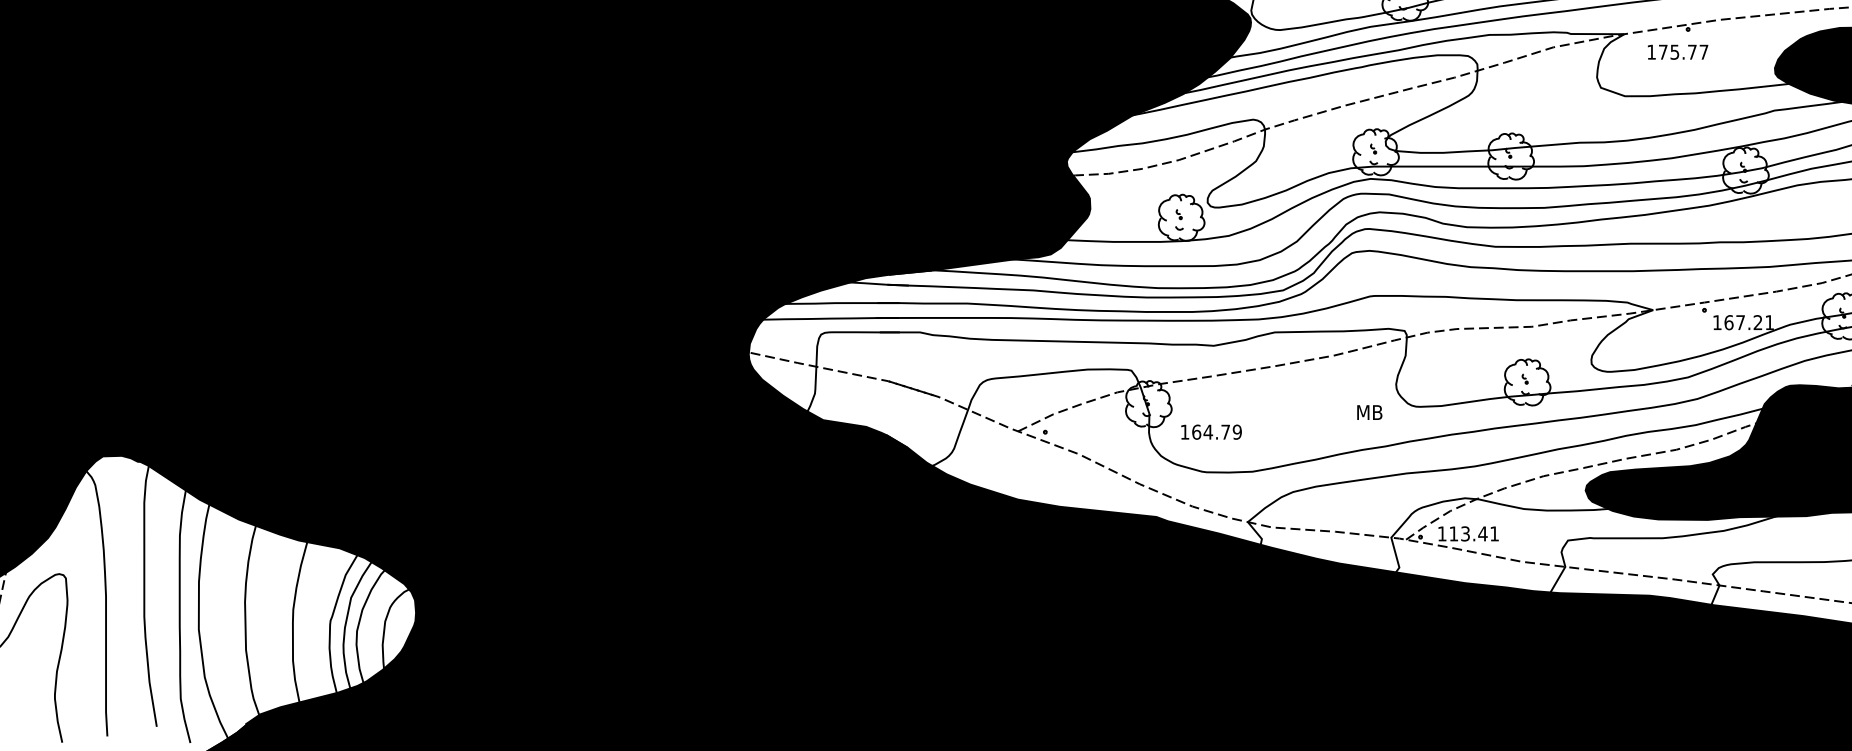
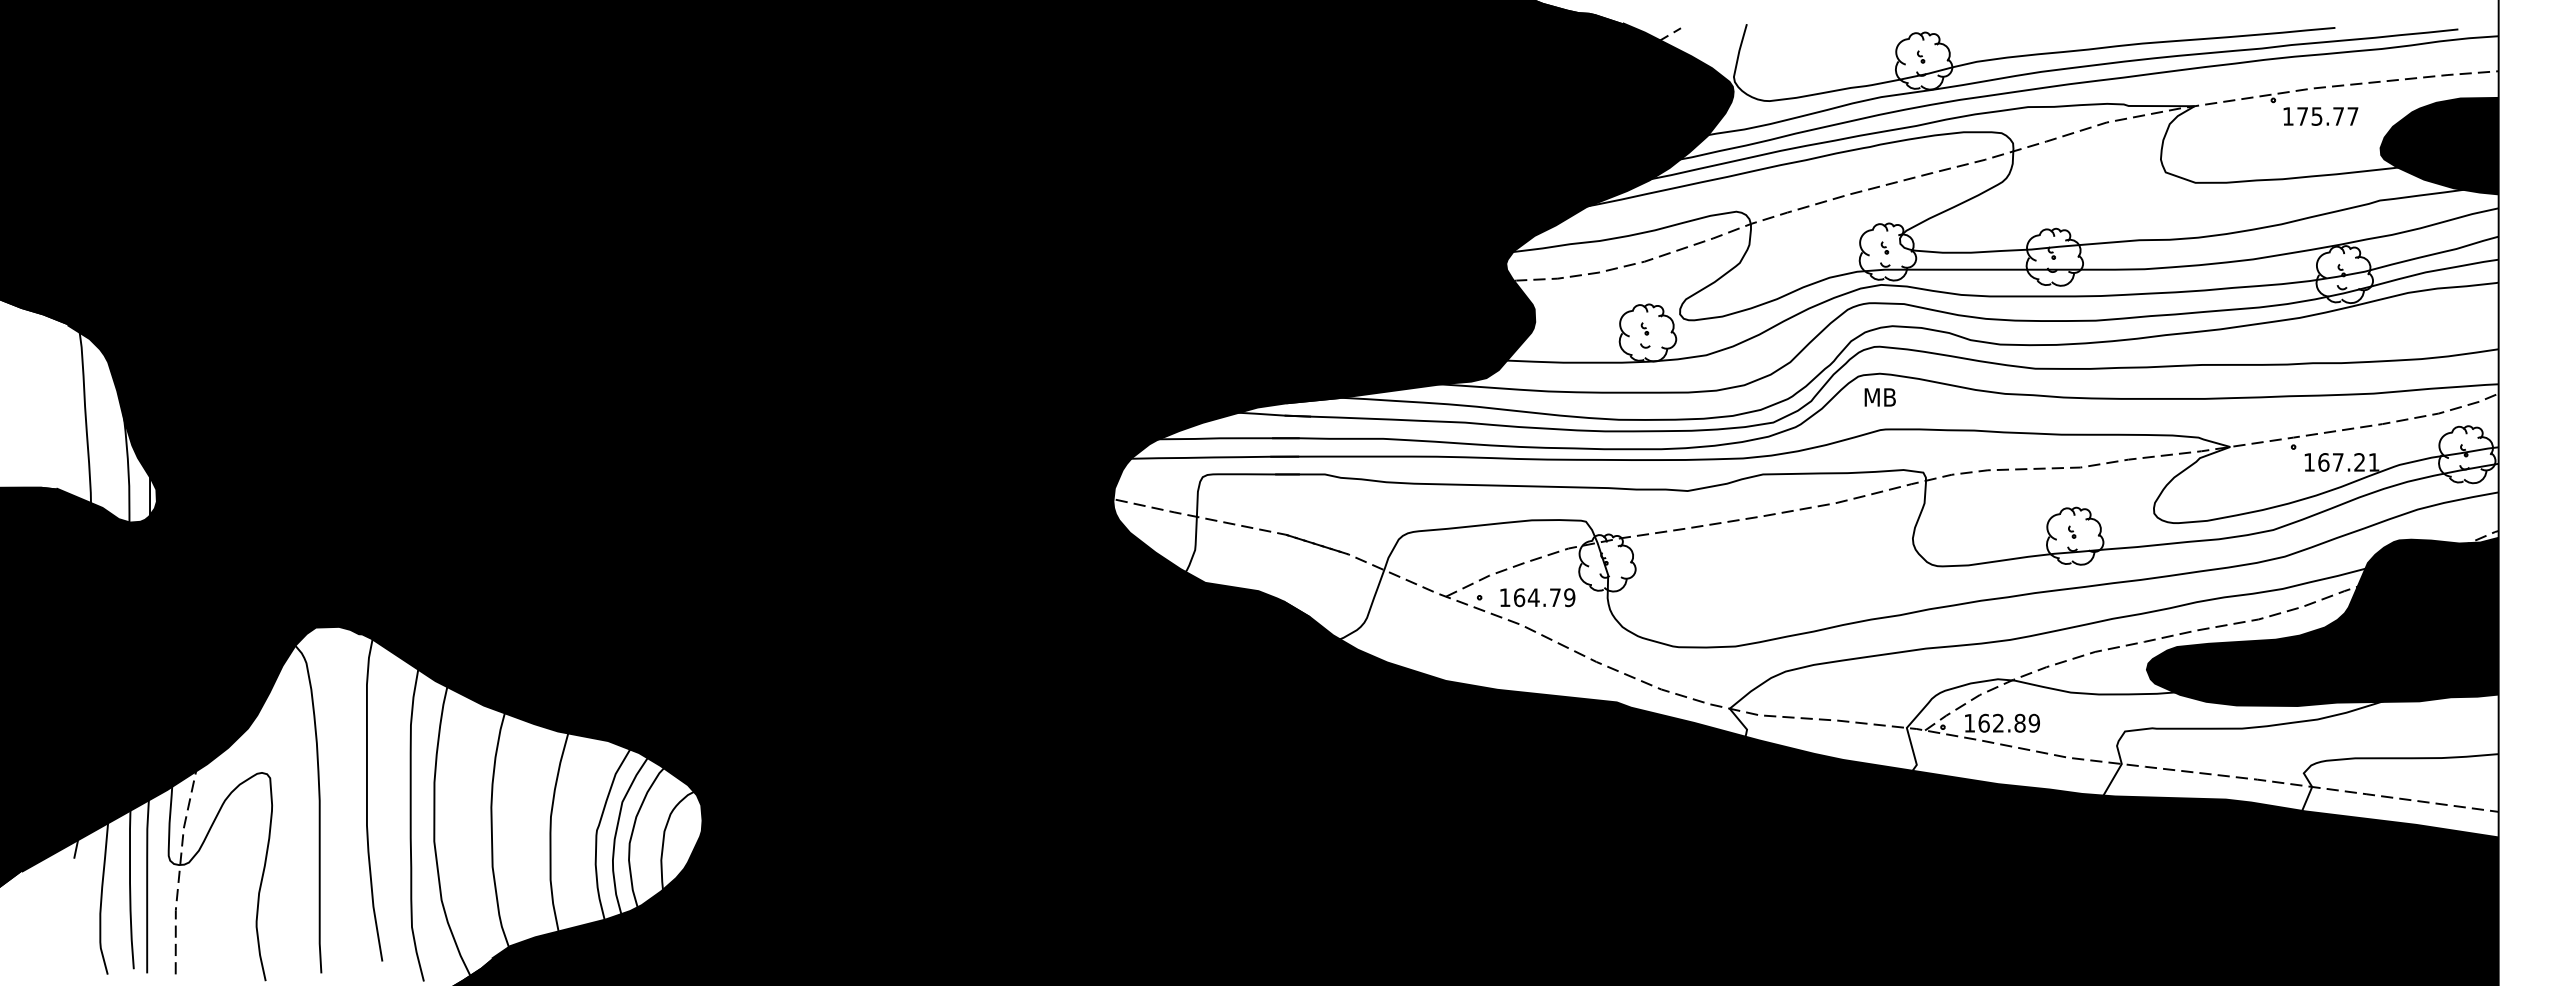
text: (1677, 52) -> (2320, 116), moved
text: (1369, 412) -> (1879, 397), moved
text: (1211, 432) -> (1537, 597), moved
text: (1473, 533) -> (2008, 722), 113.41 -> 162.89

